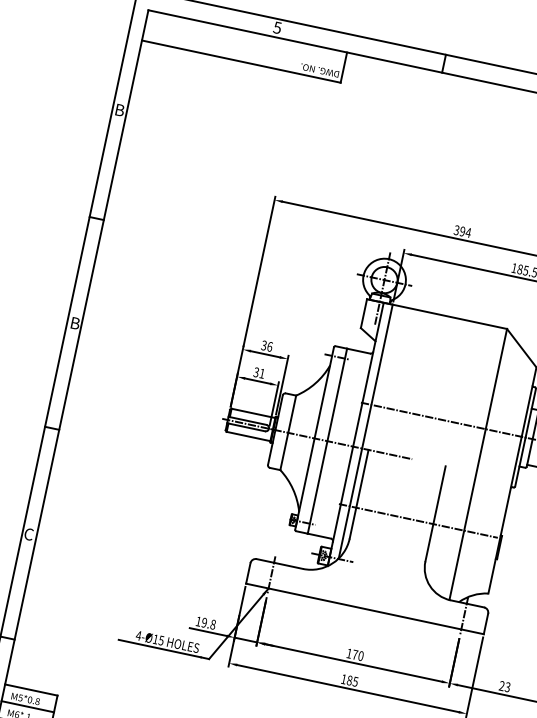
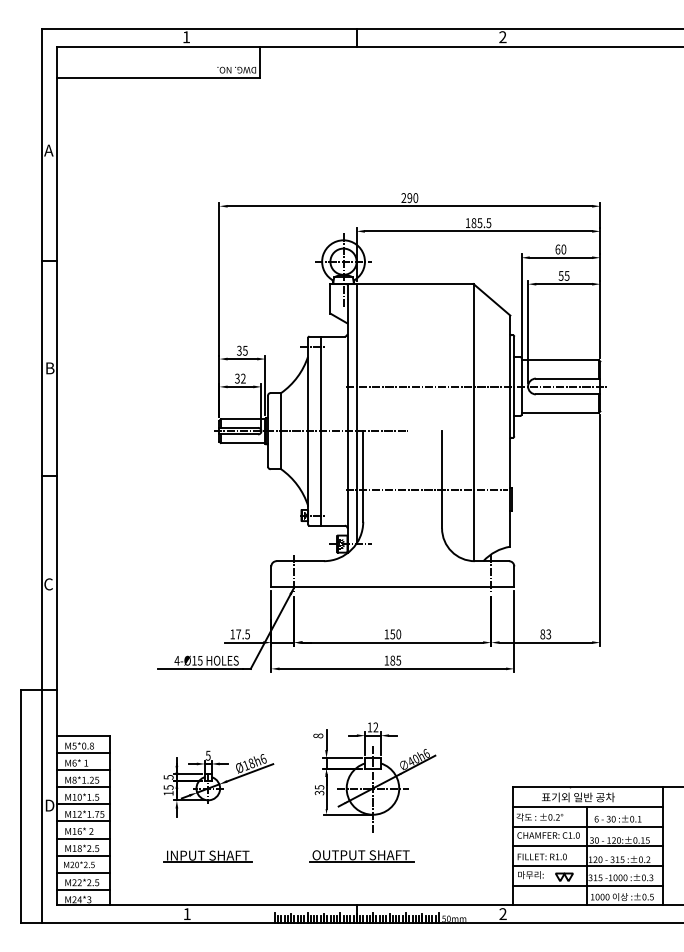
text: (277, 28) -> (186, 37), 5 -> 1
text: (119, 109) -> (48, 150), B -> A
text: (462, 231) -> (409, 198), 394 -> 290
text: (269, 346) -> (244, 350), 36 -> 35
text: (262, 373) -> (243, 378), 31 -> 32
text: (208, 623) -> (242, 634), 19.8 -> 17.5
text: (354, 654) -> (392, 634), 170 -> 150
text: (501, 686) -> (542, 634), 23 -> 83

